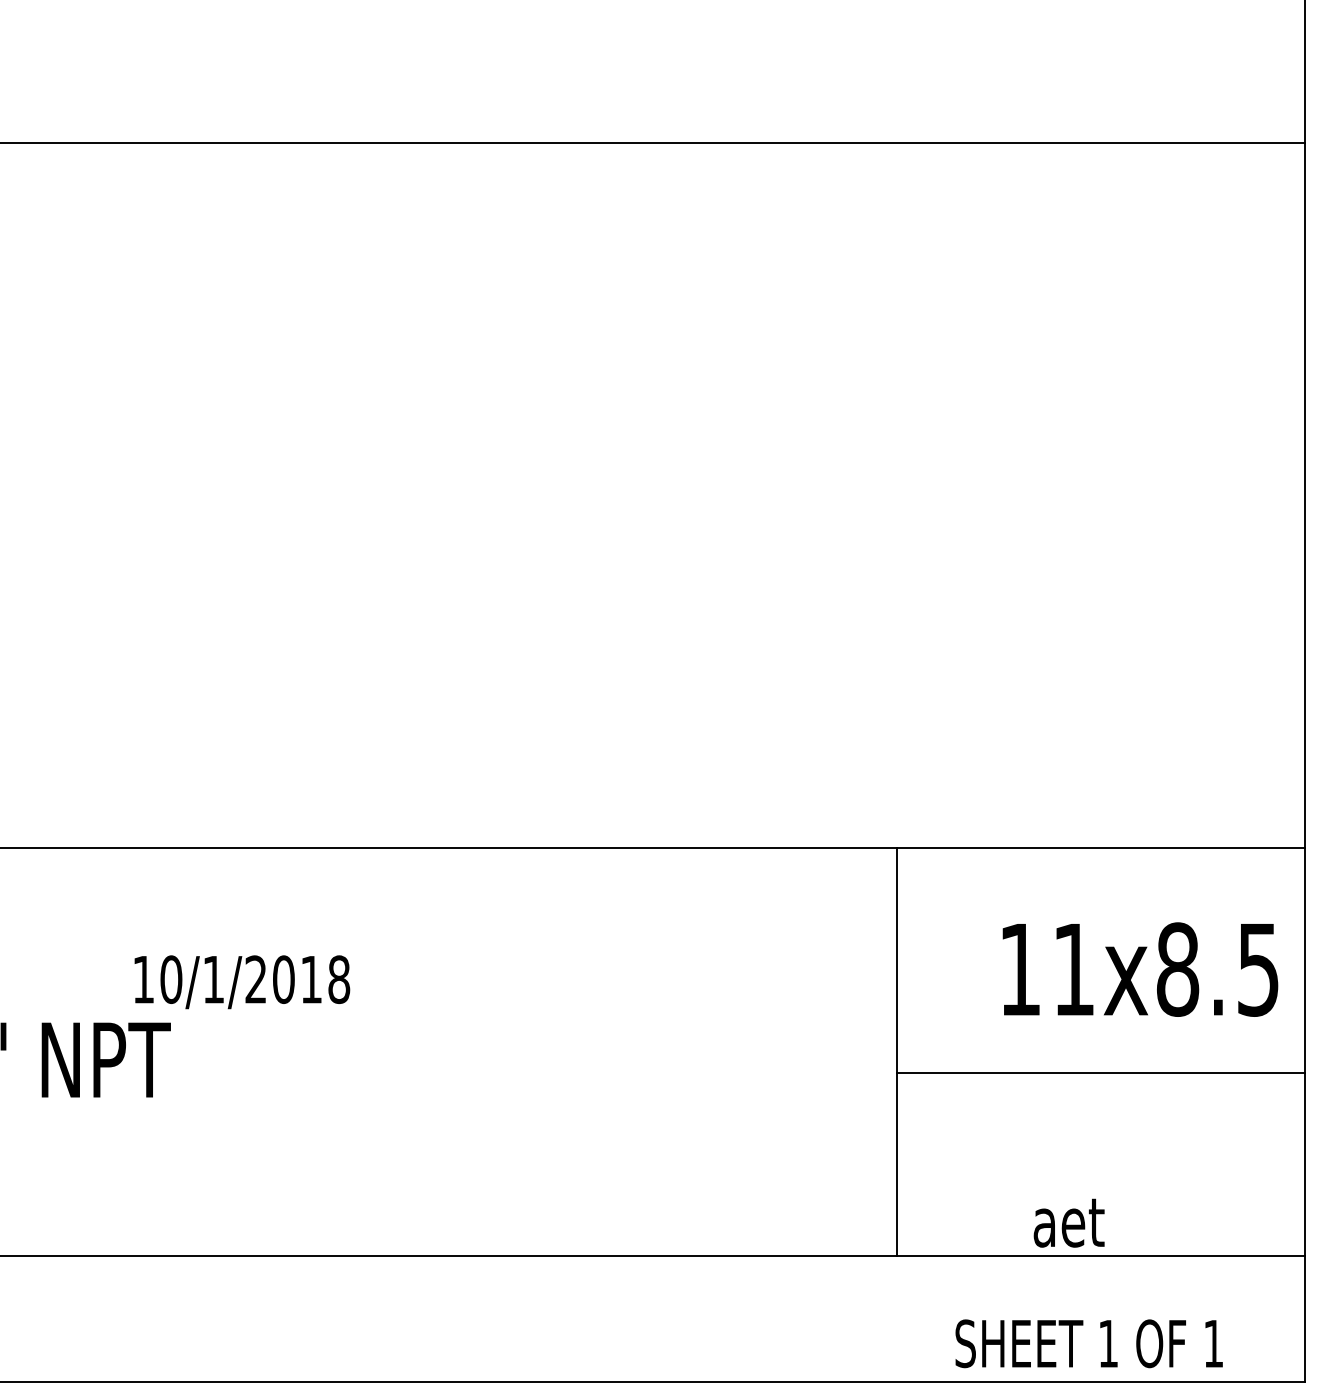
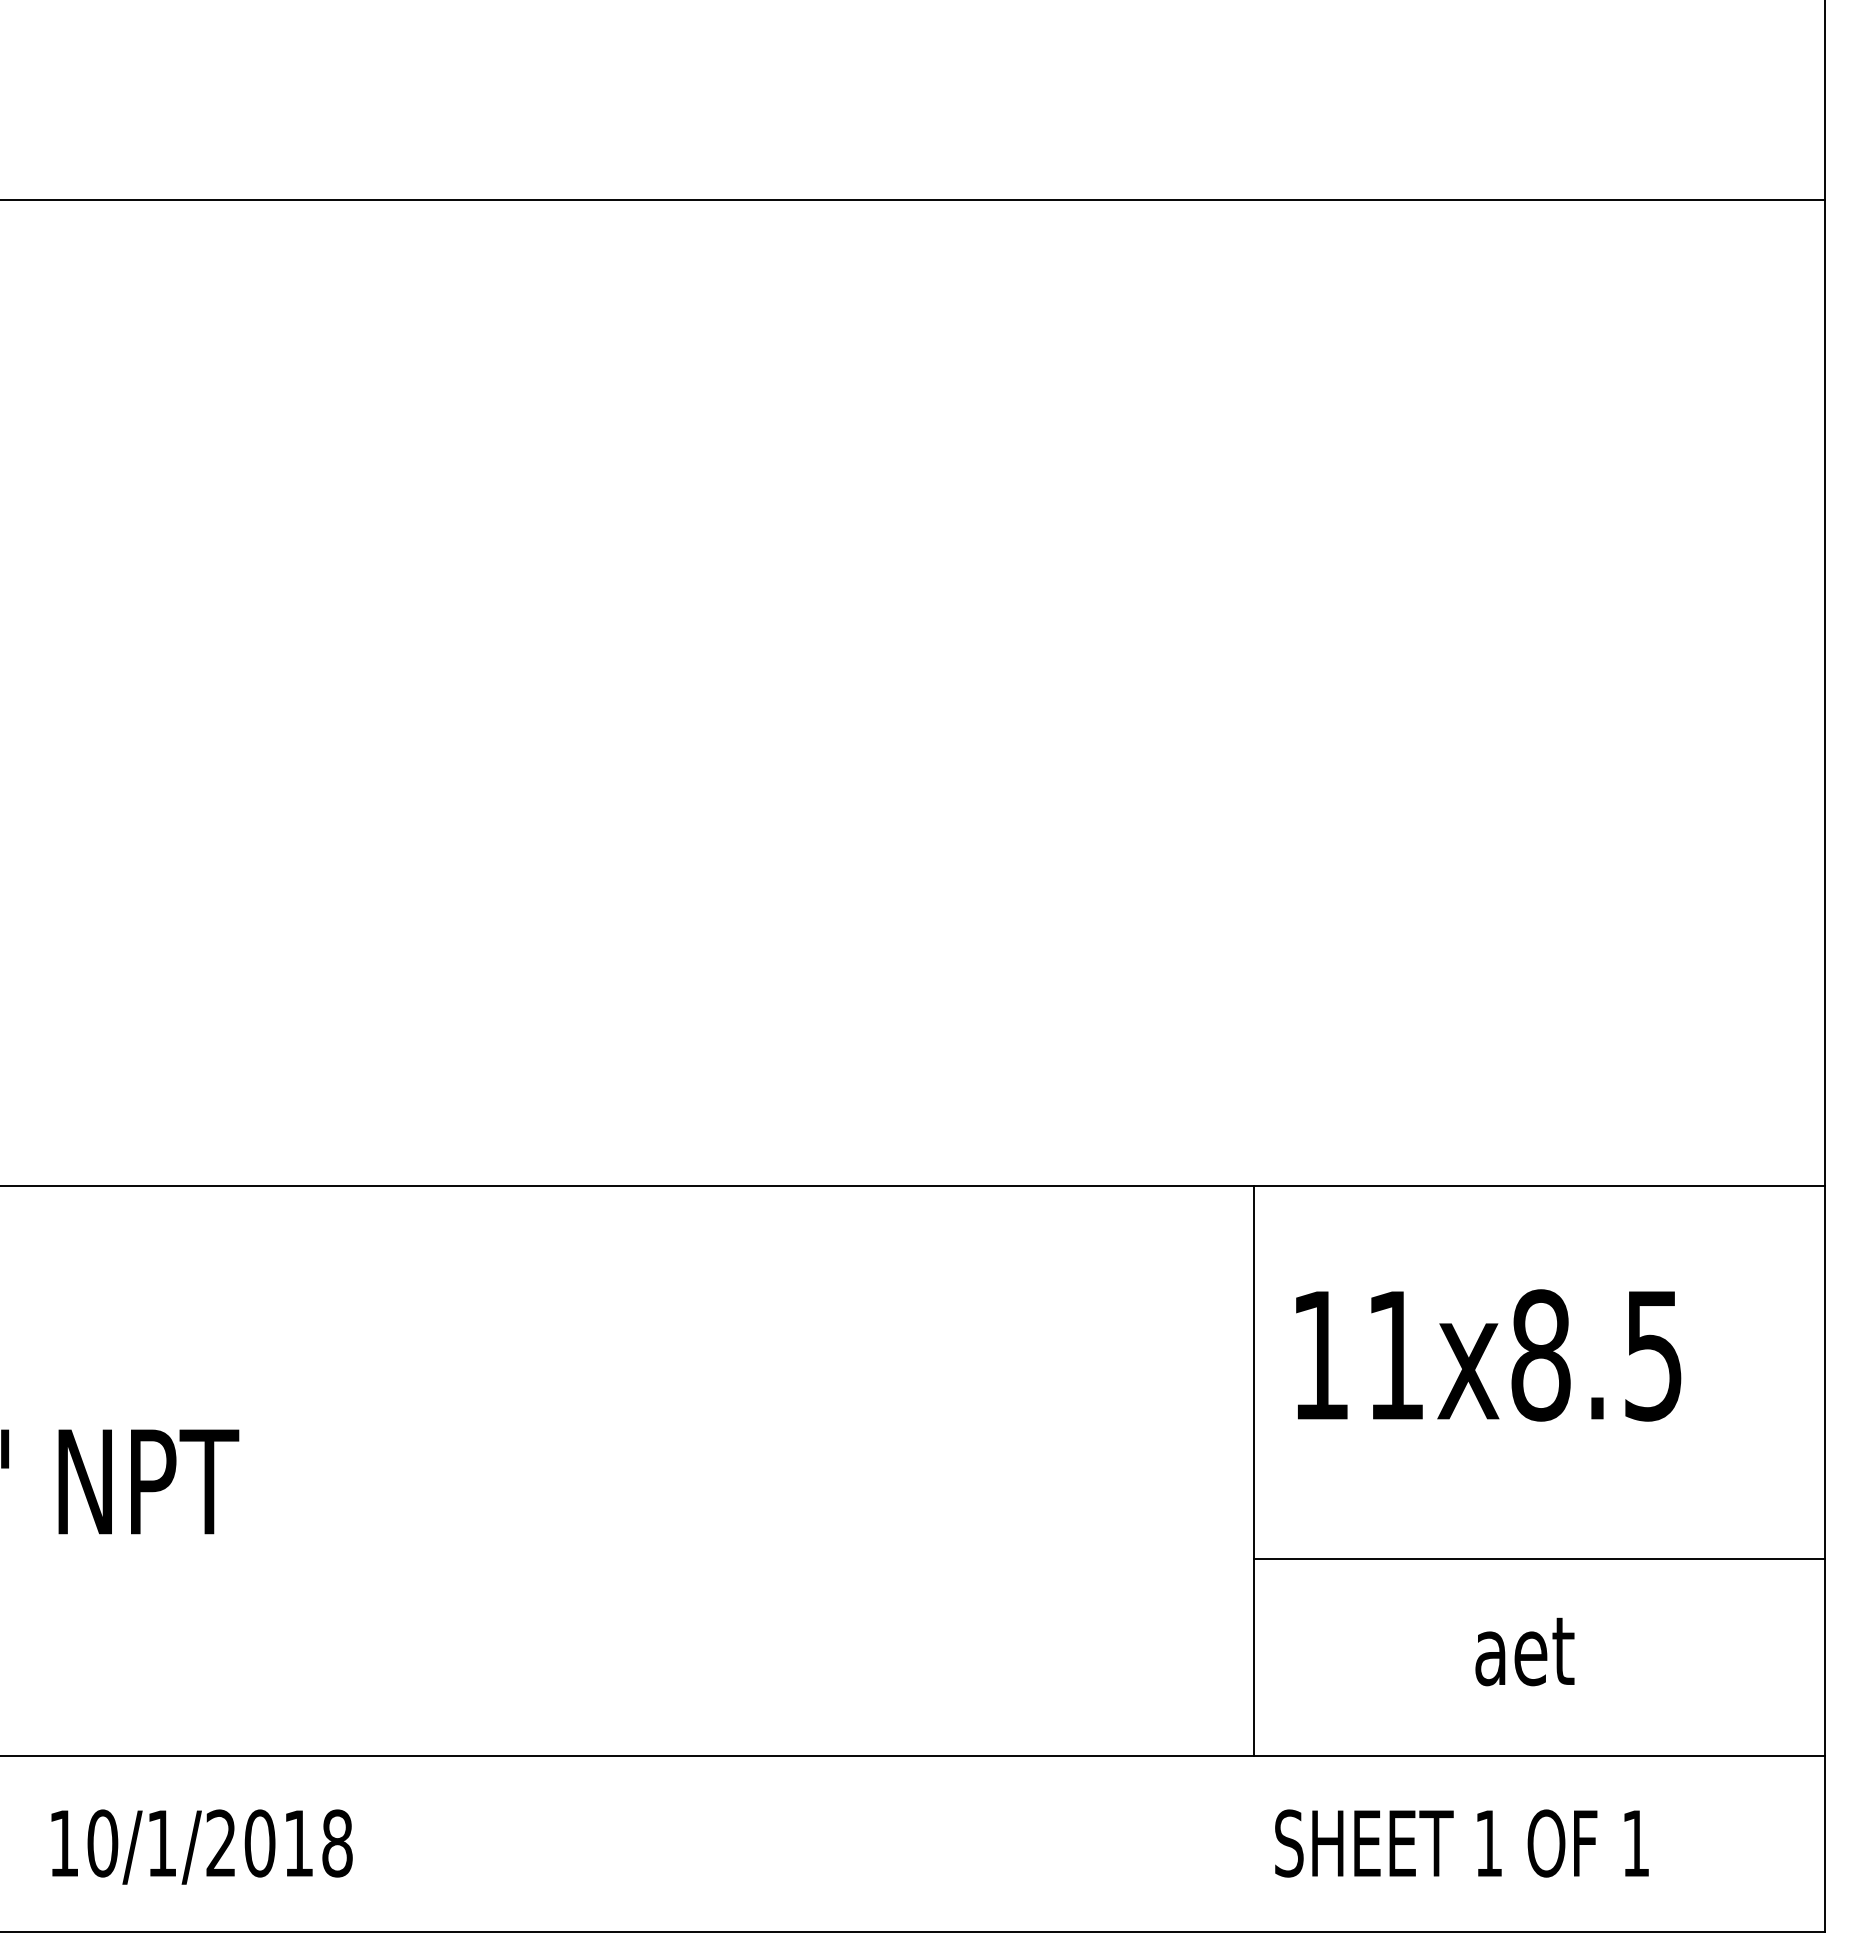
text: (1140, 969) -> (1488, 1355), moved
text: (241, 981) -> (201, 1846), moved
line: (1101, 1072) -> (1539, 1558), moved
text: (1068, 1222) -> (1524, 1651), moved
text: (1088, 1343) -> (1461, 1843), moved

